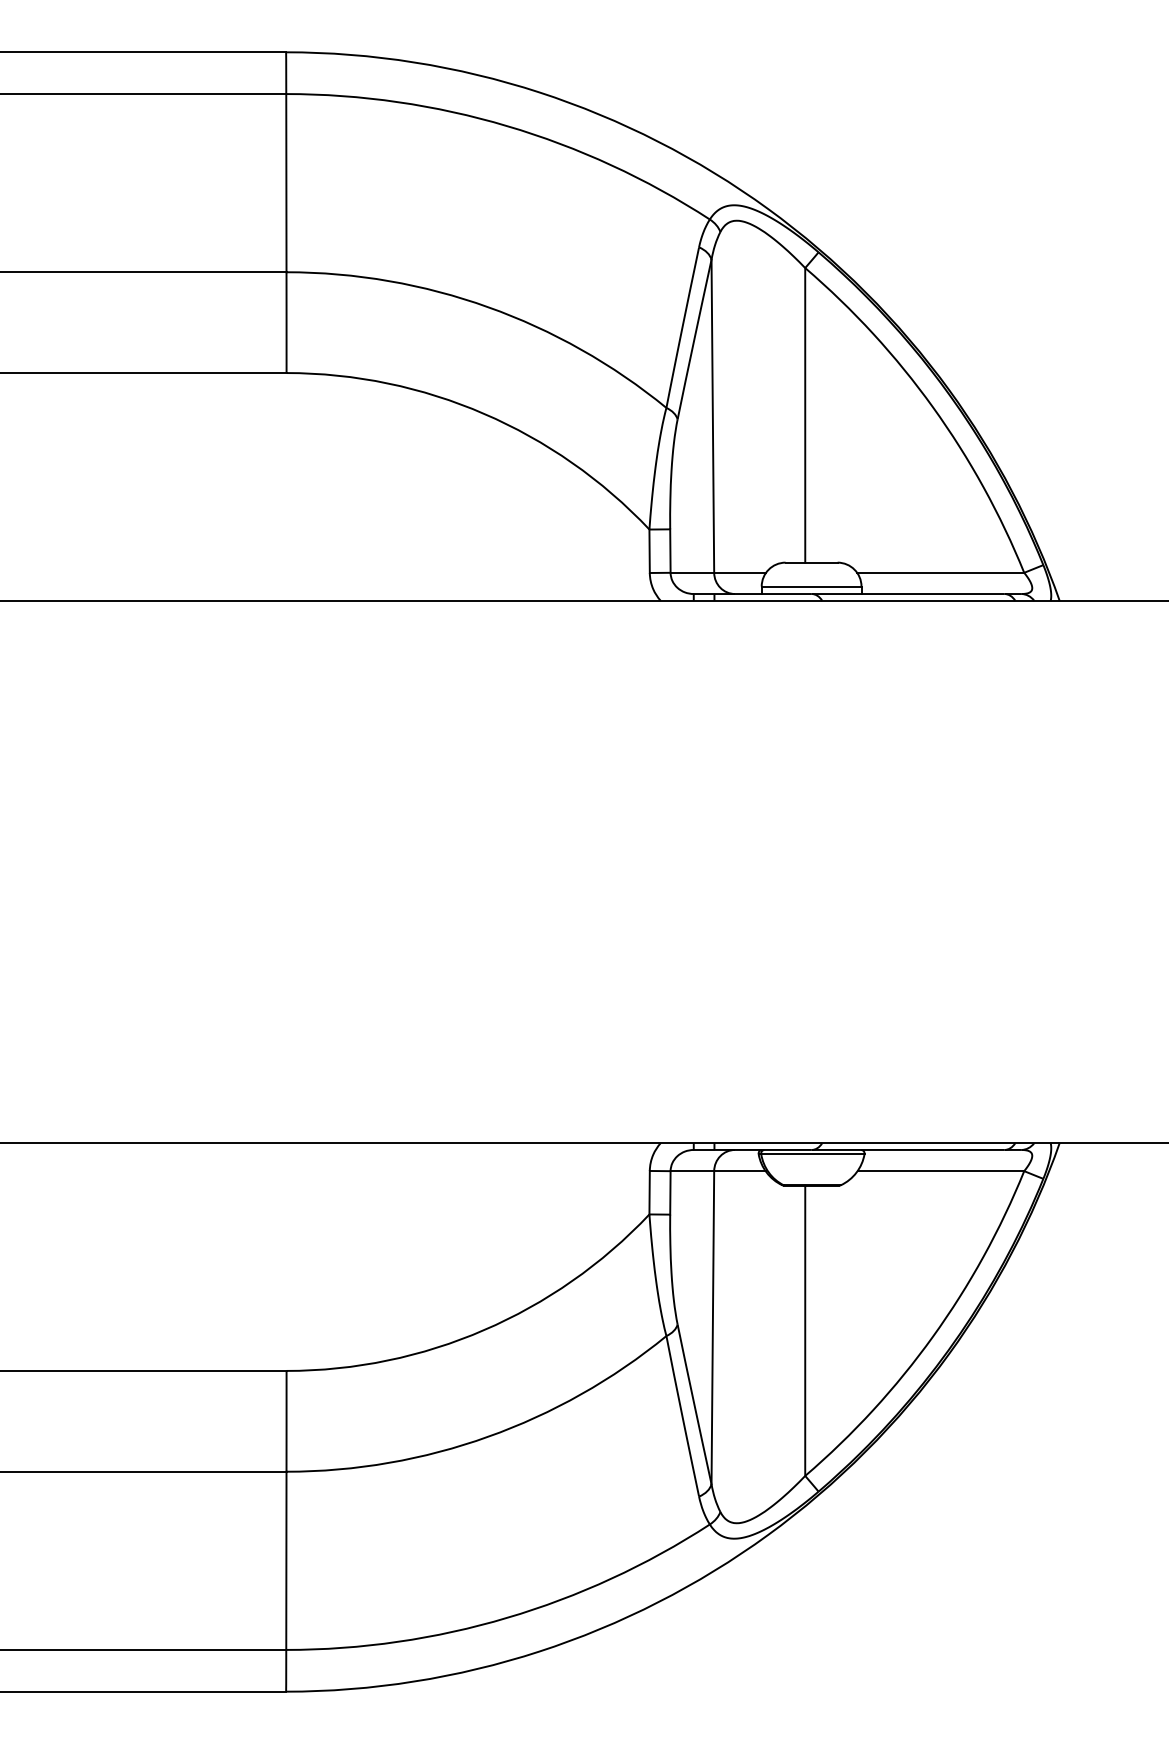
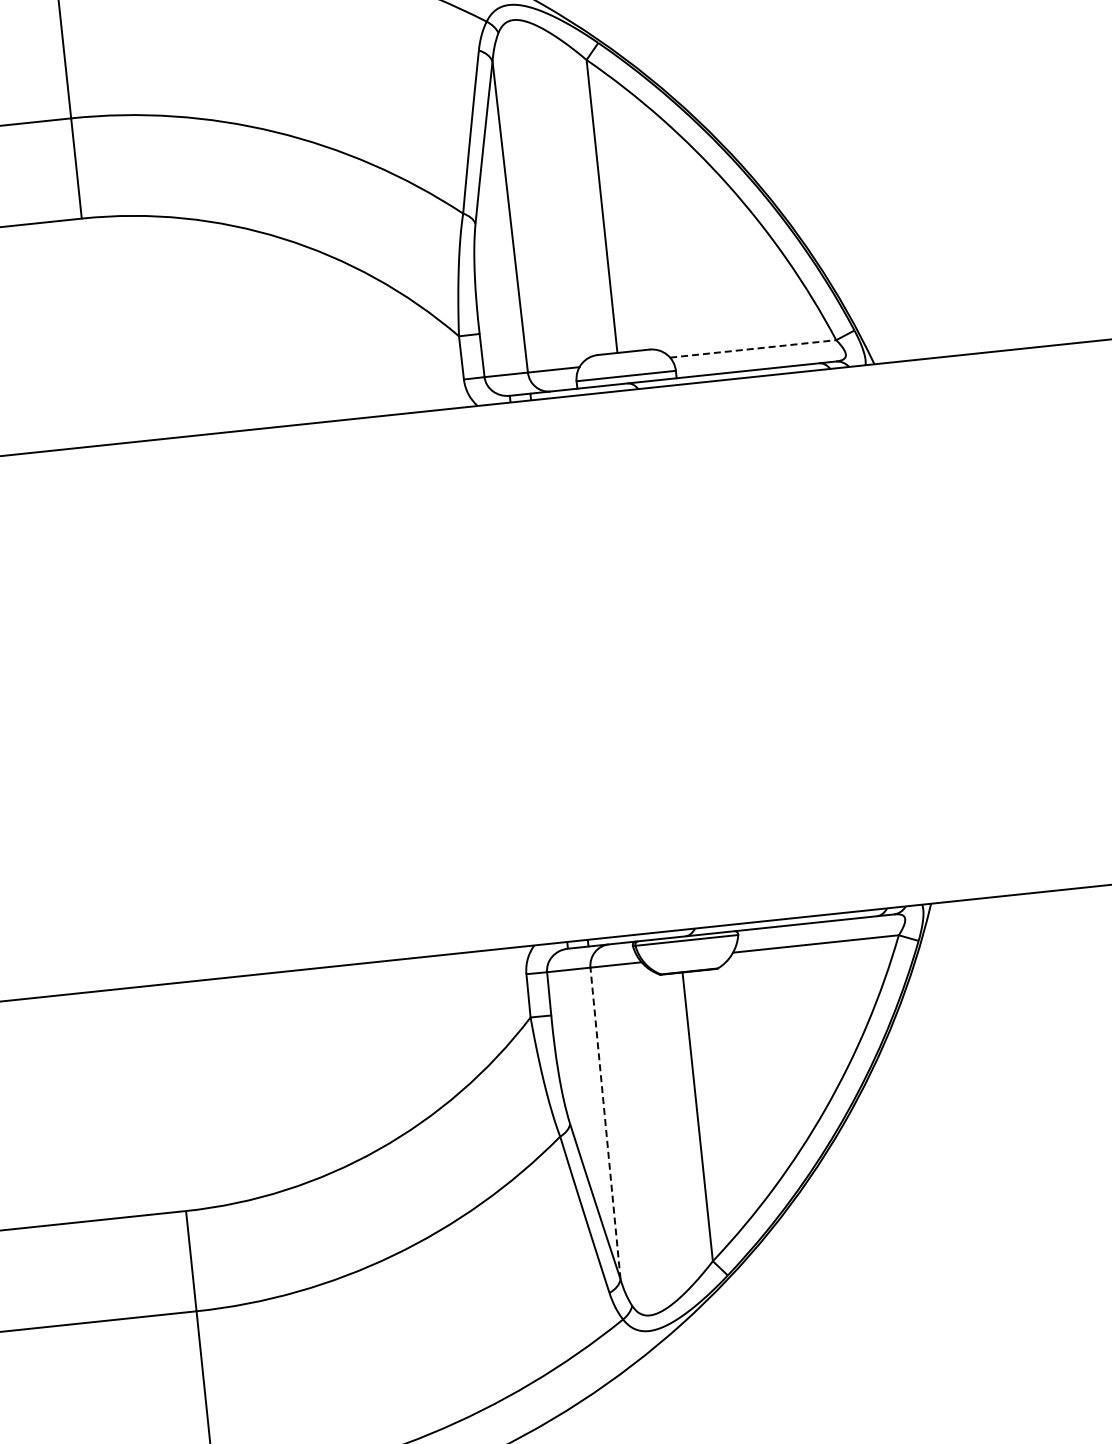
line: (940, 572) -> (752, 348), solid -> dashed
line: (712, 1327) -> (605, 1123), solid -> dashed

